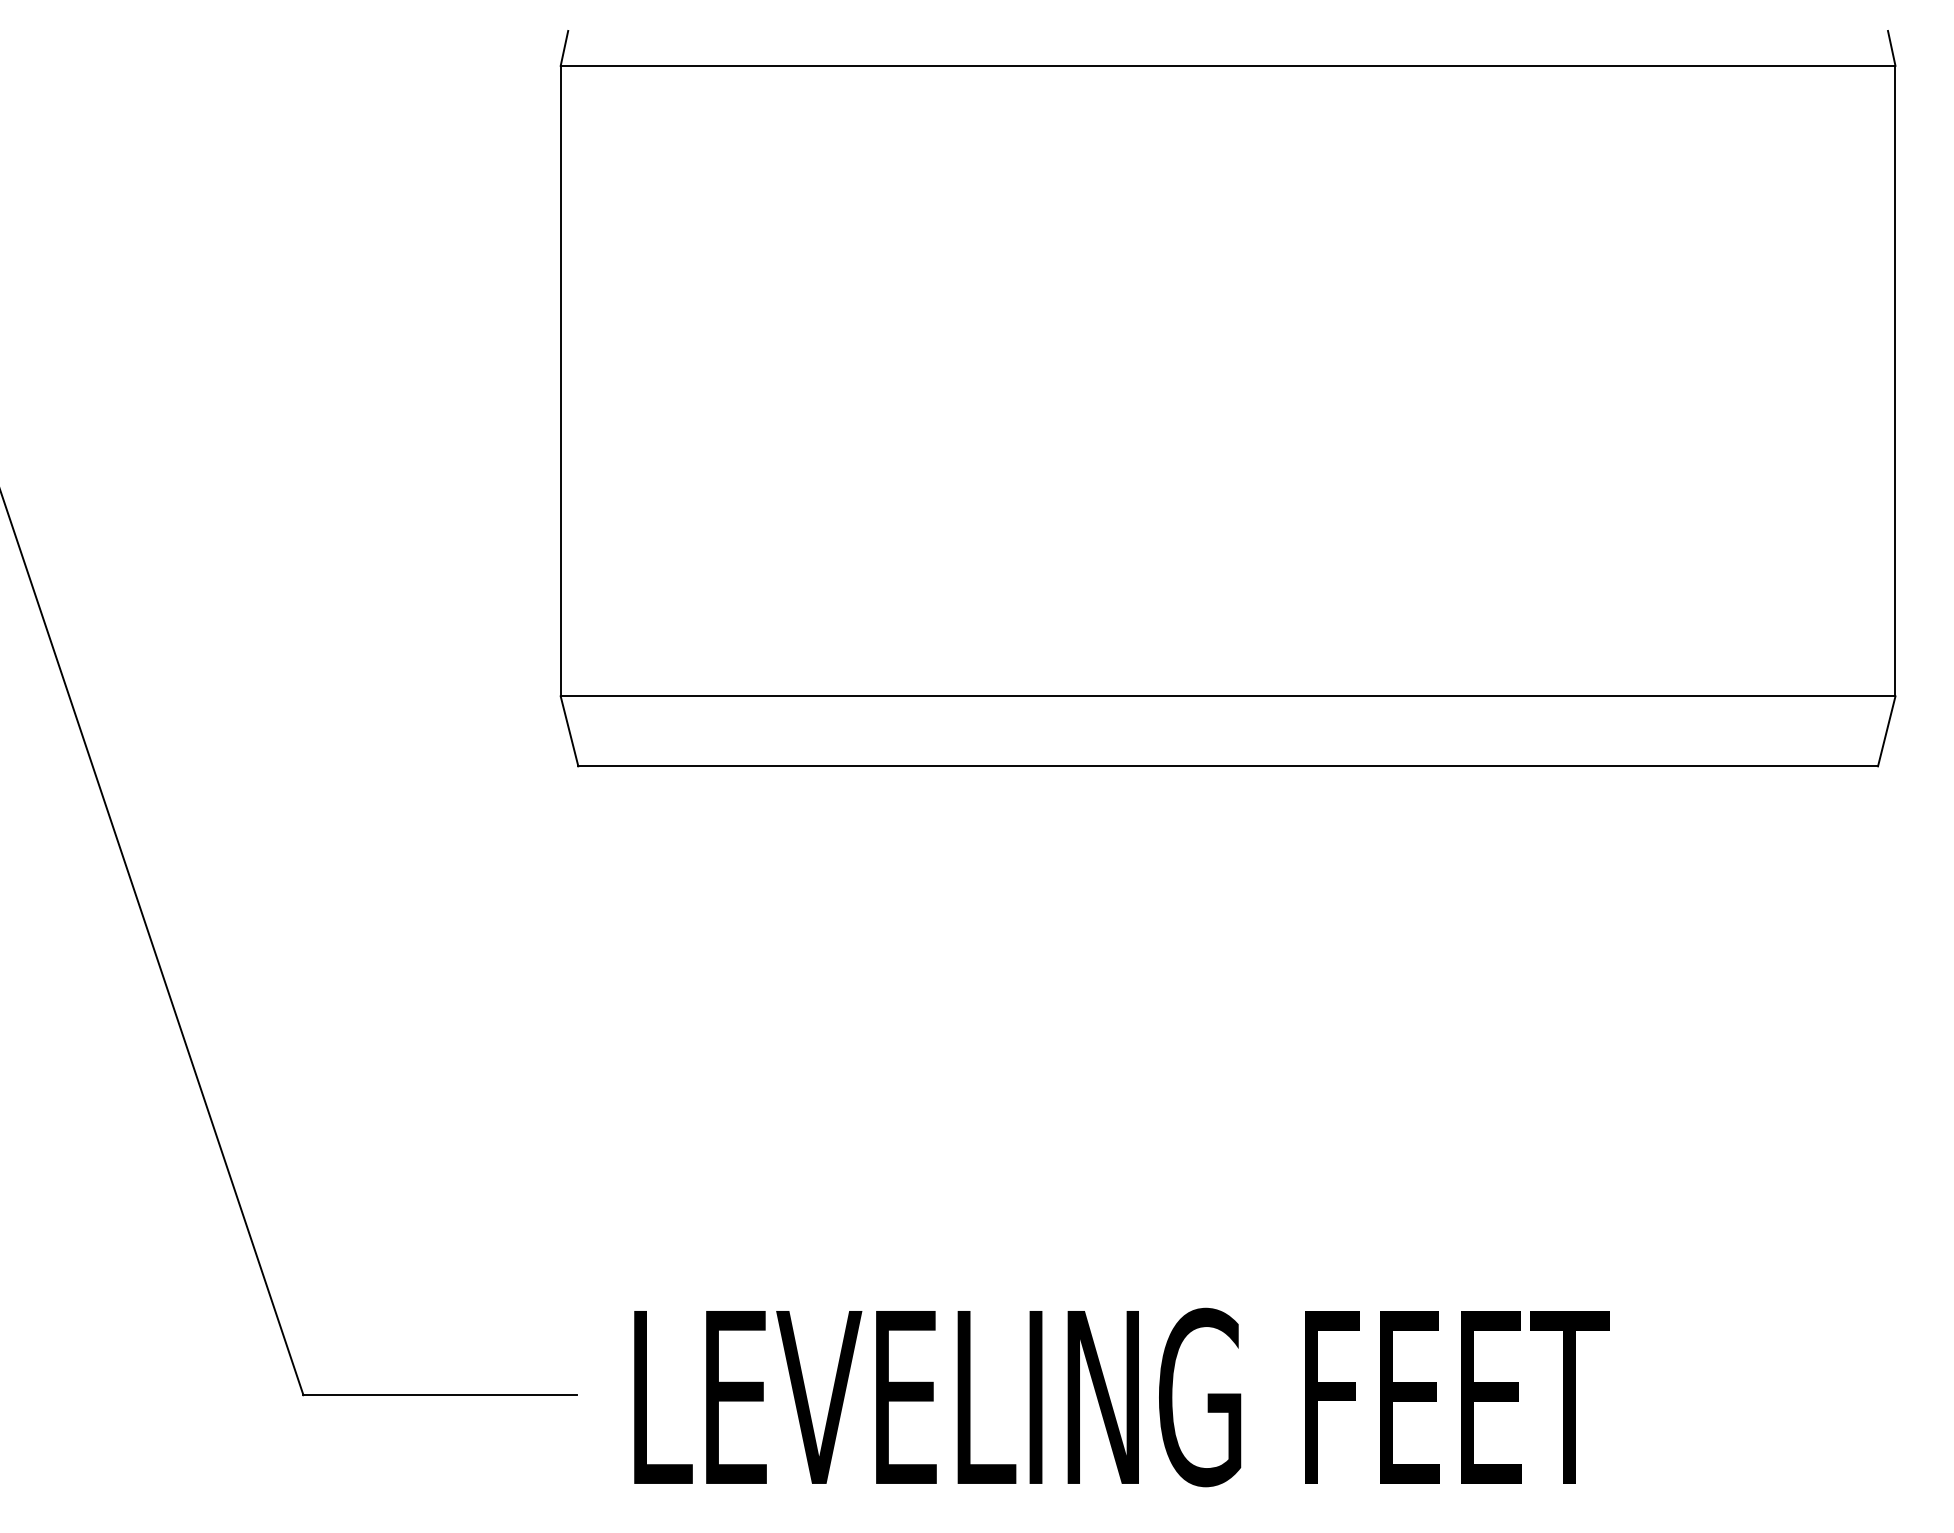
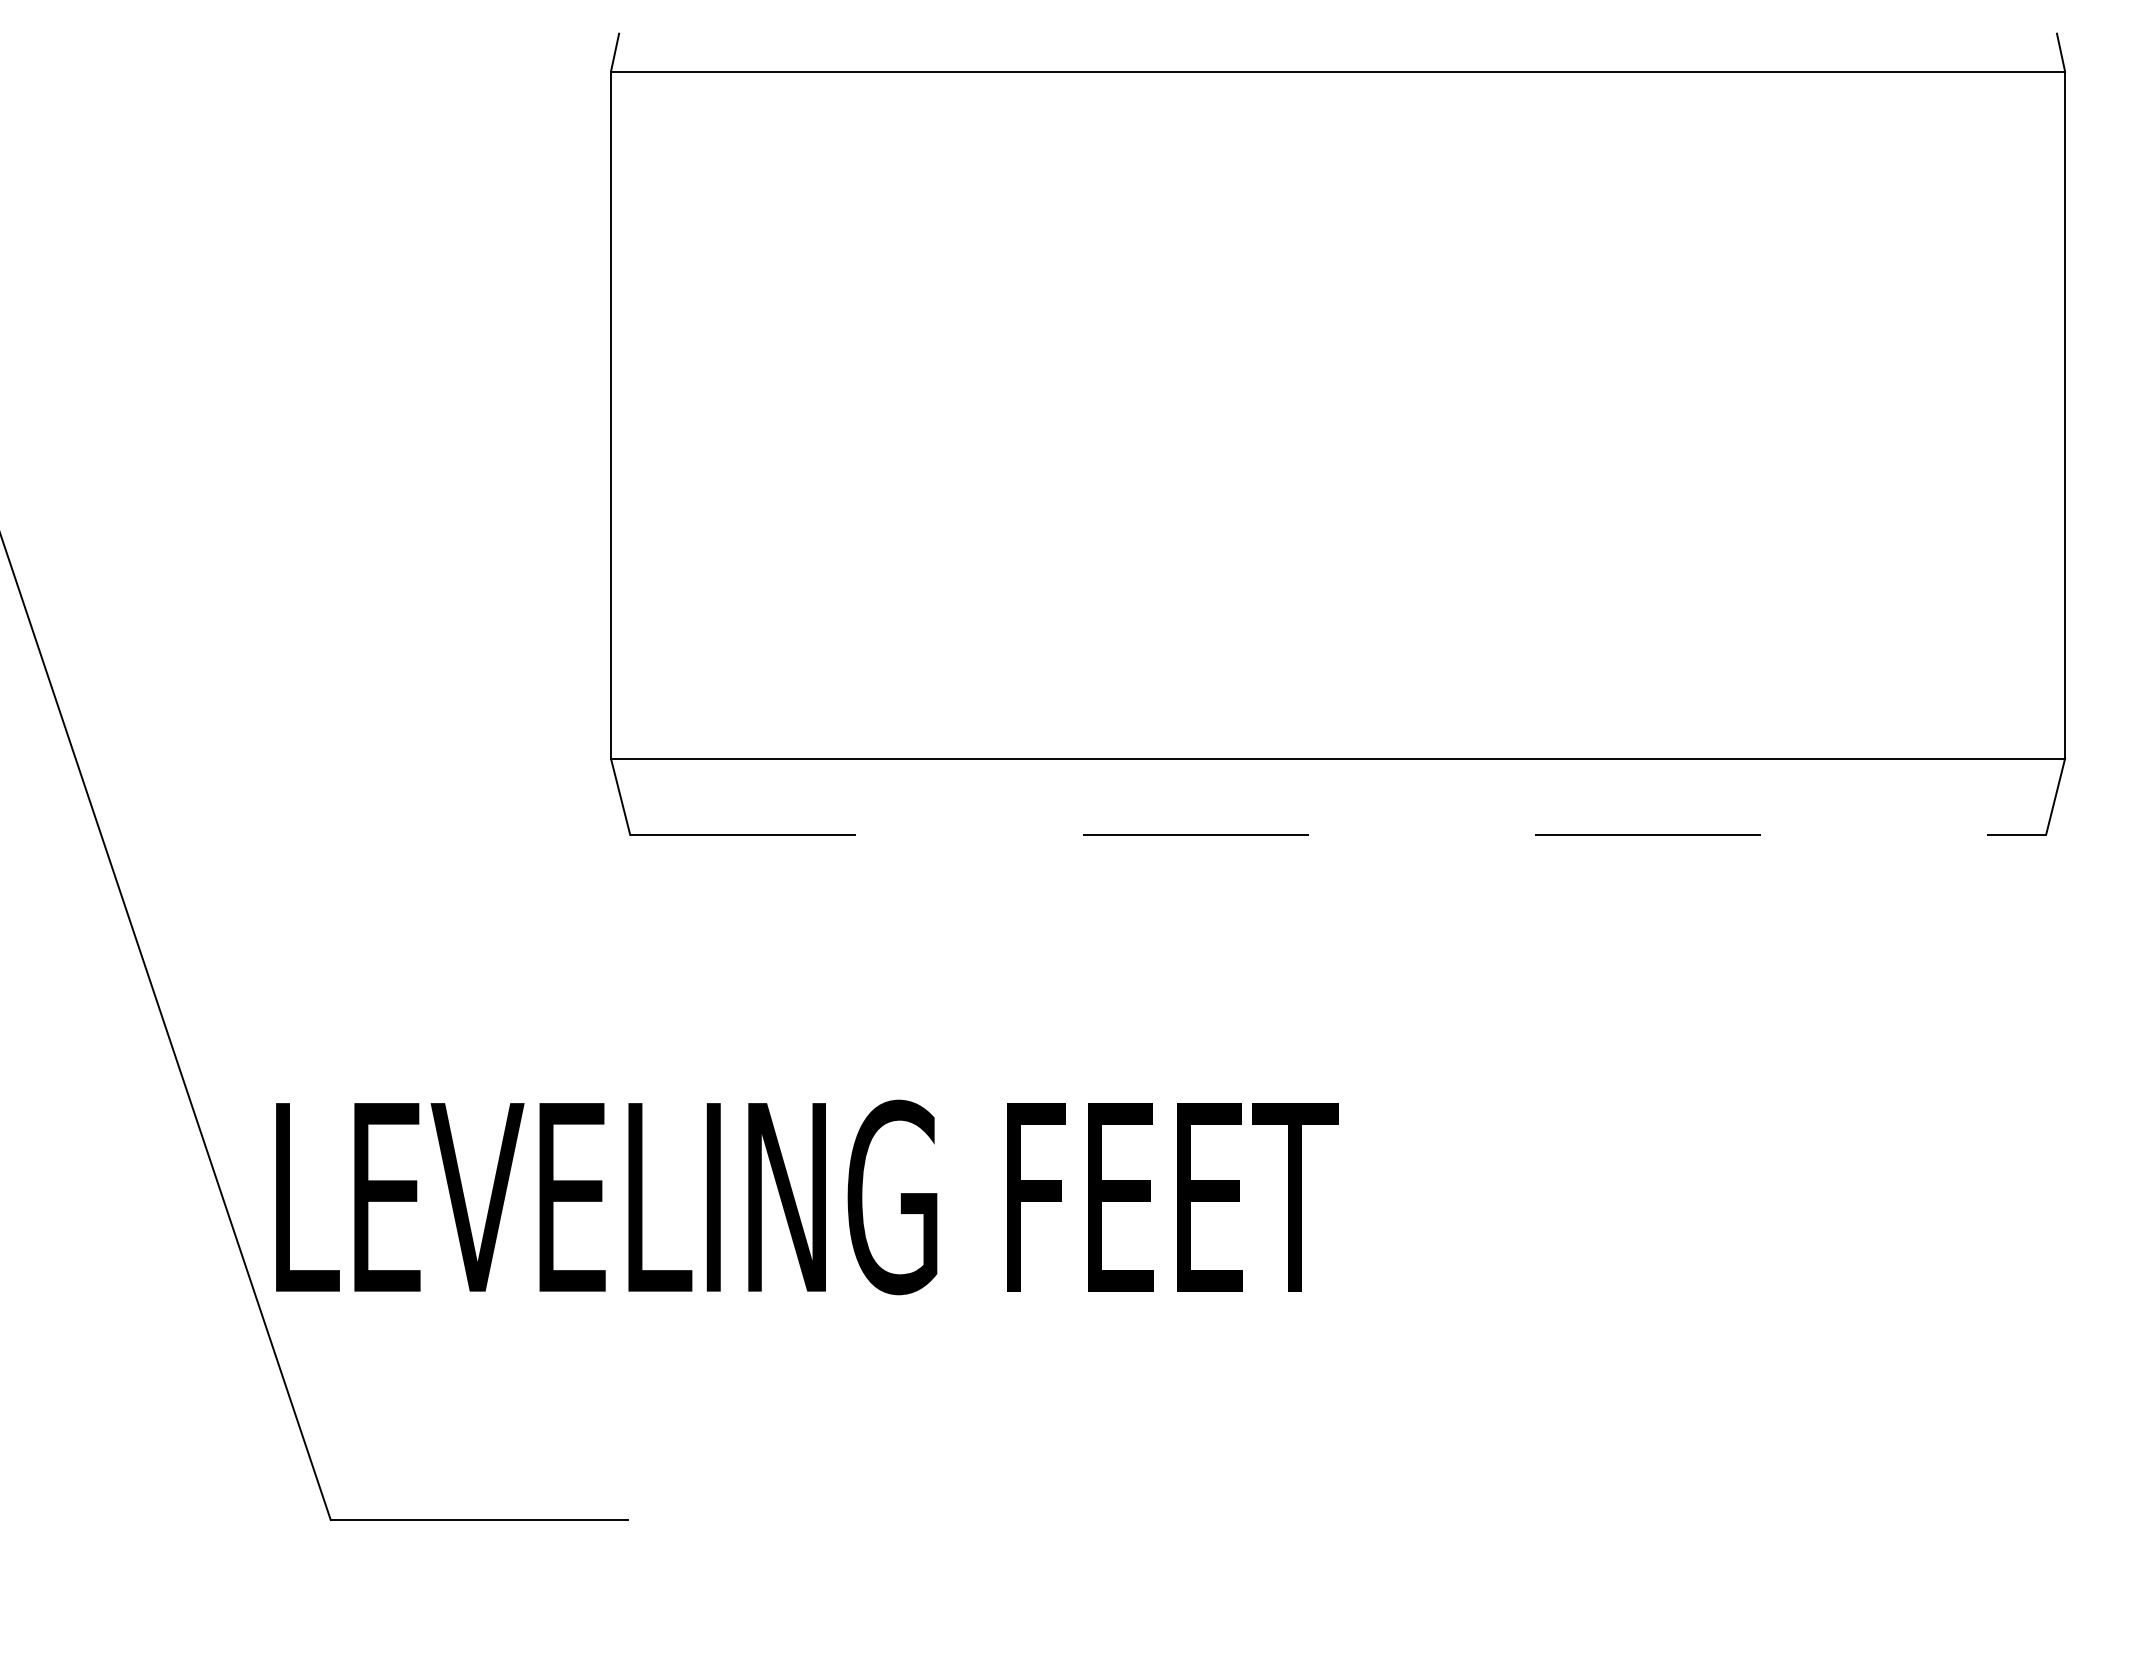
line: (1228, 766) -> (1338, 834), solid -> dashed
text: (1122, 1397) -> (807, 1197), moved

